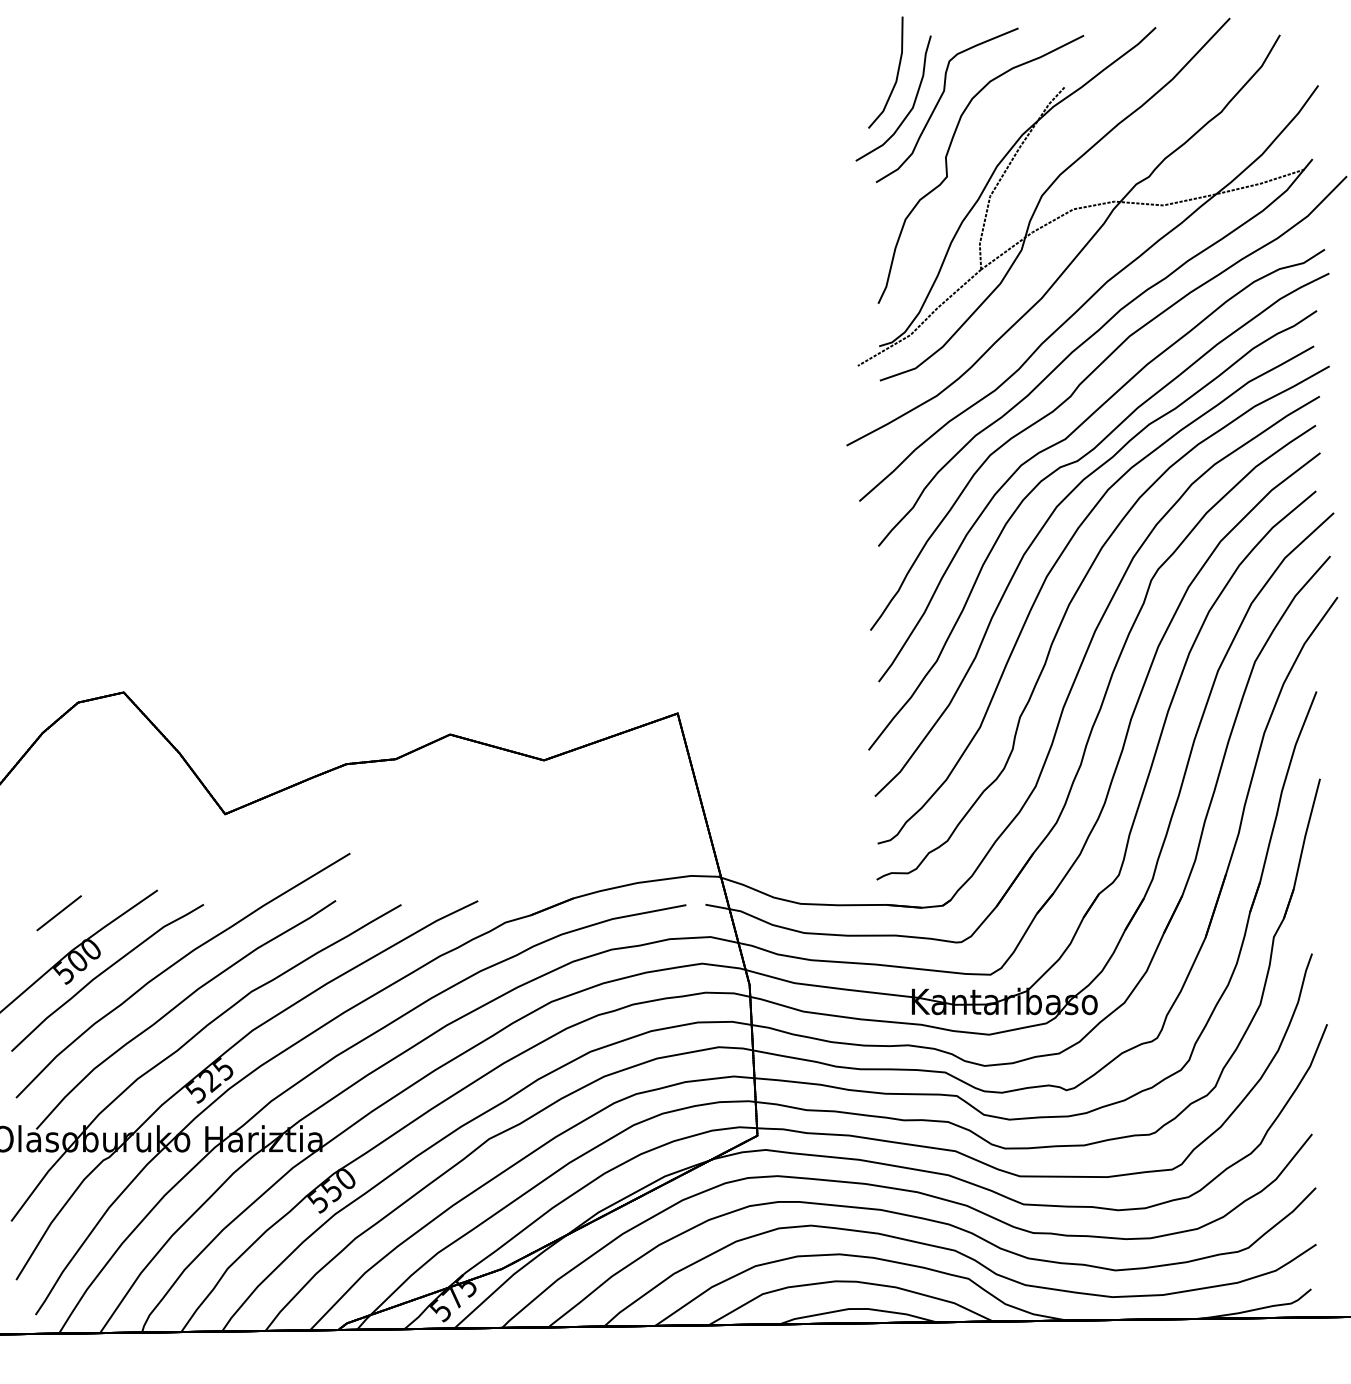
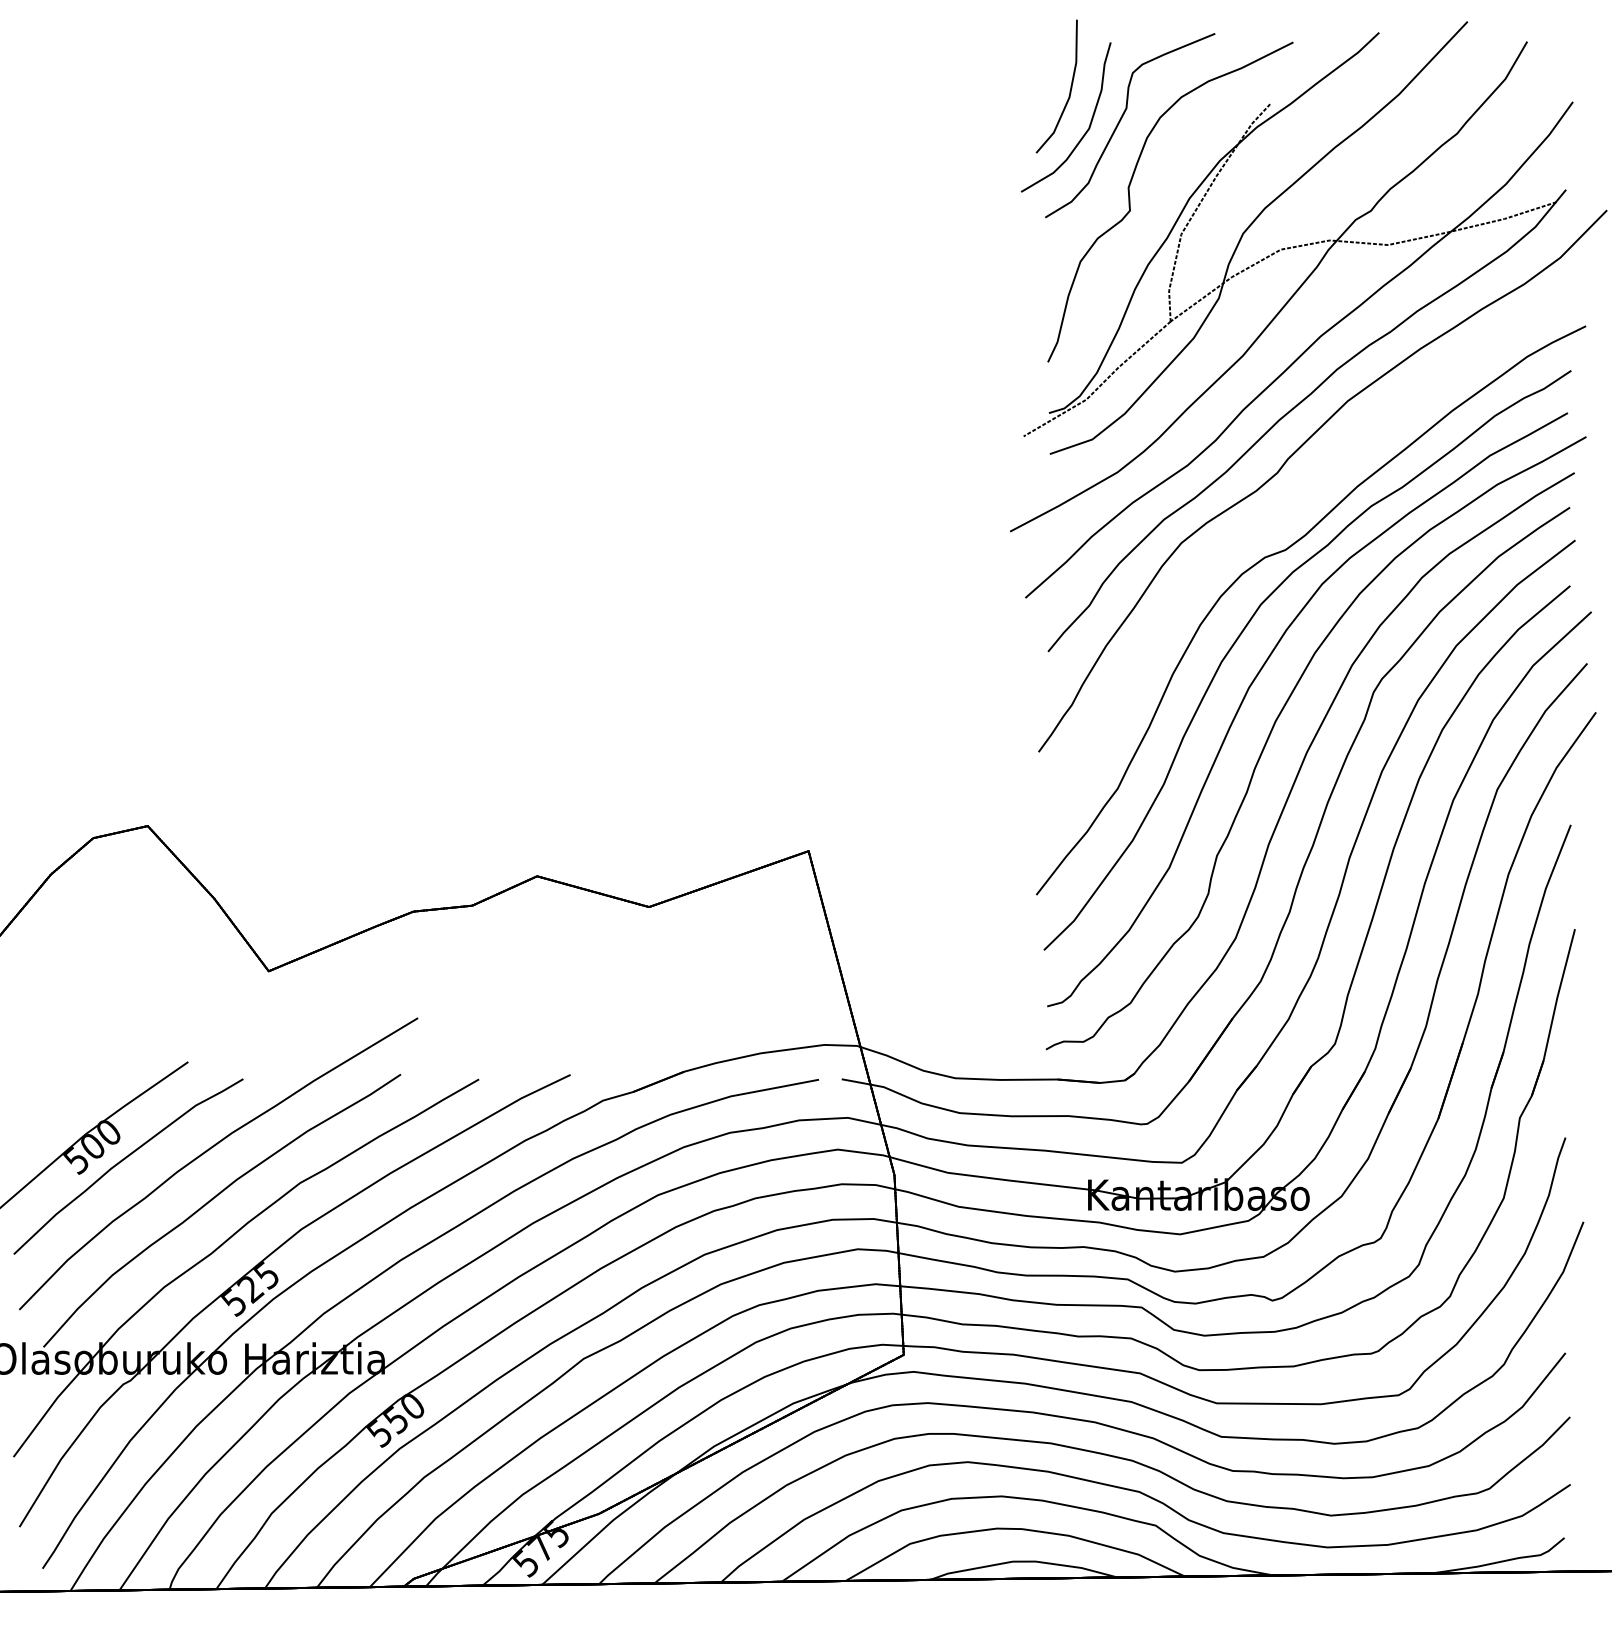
curve: (1071, 434) -> (1278, 518), removed
line: (59, 913) -> (70, 1089), removed

